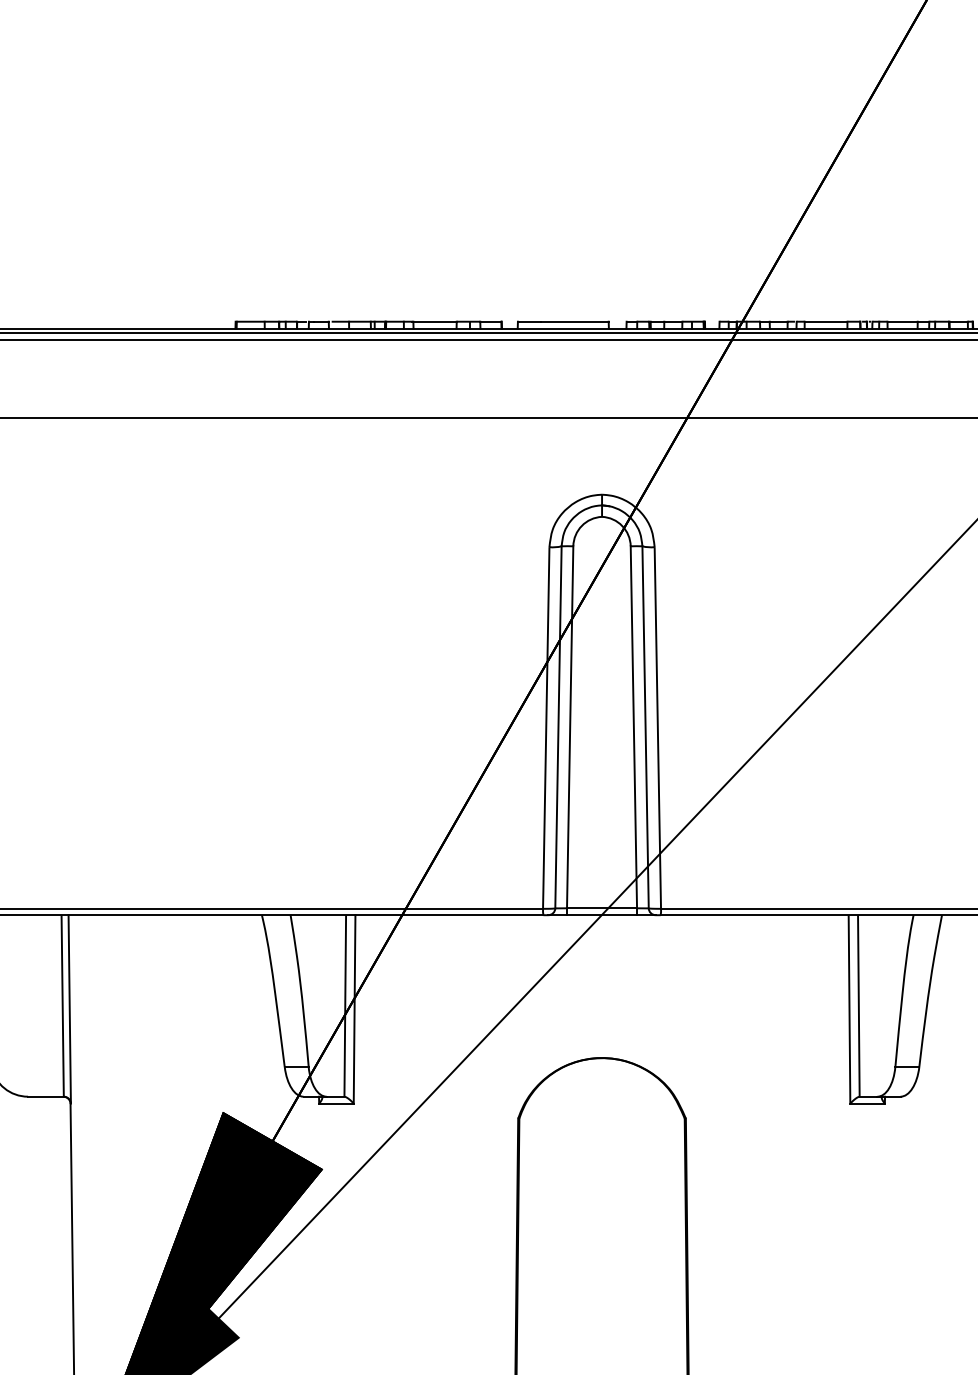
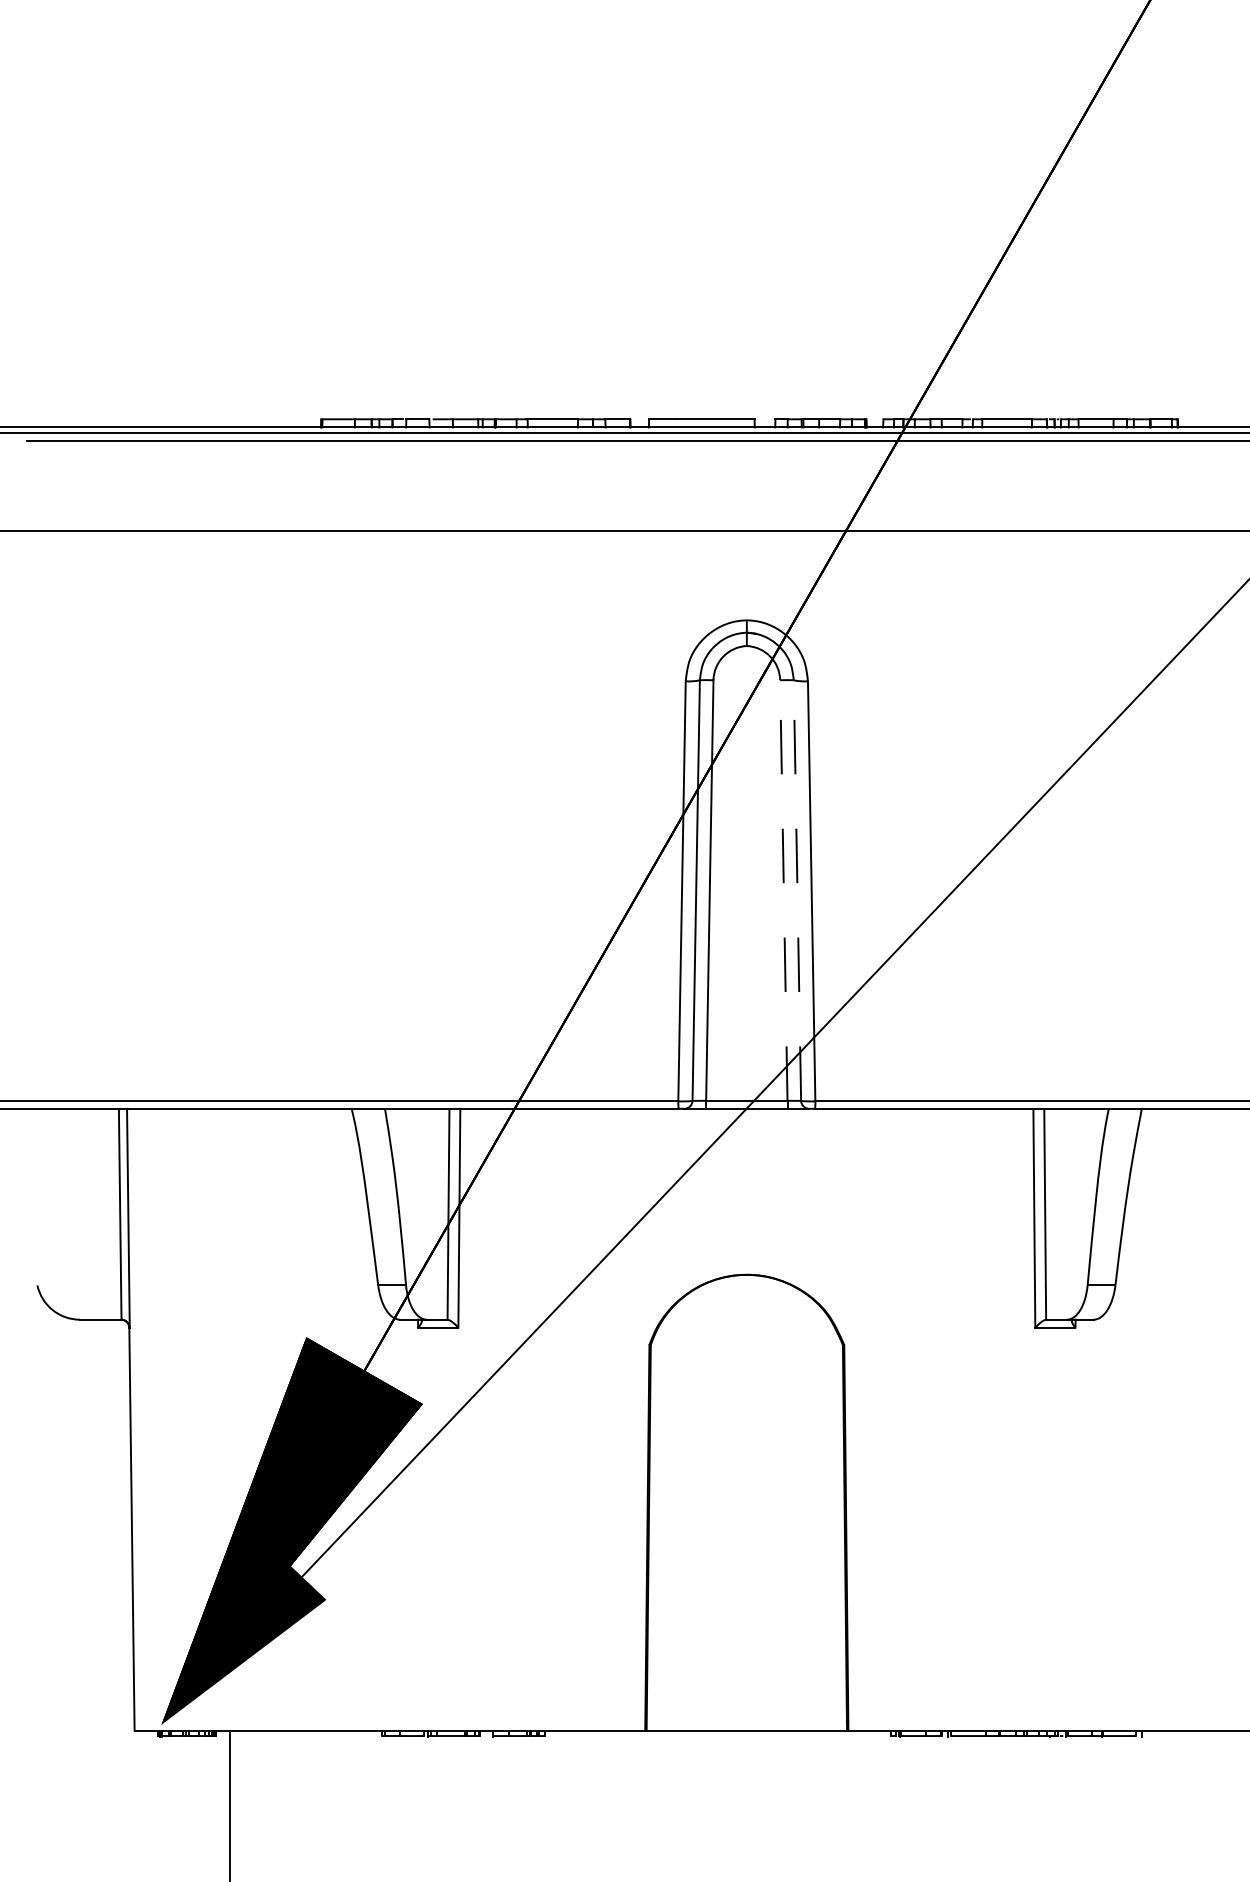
line: (633, 727) -> (783, 890), solid -> dashed
line: (645, 727) -> (797, 890), solid -> dashed

